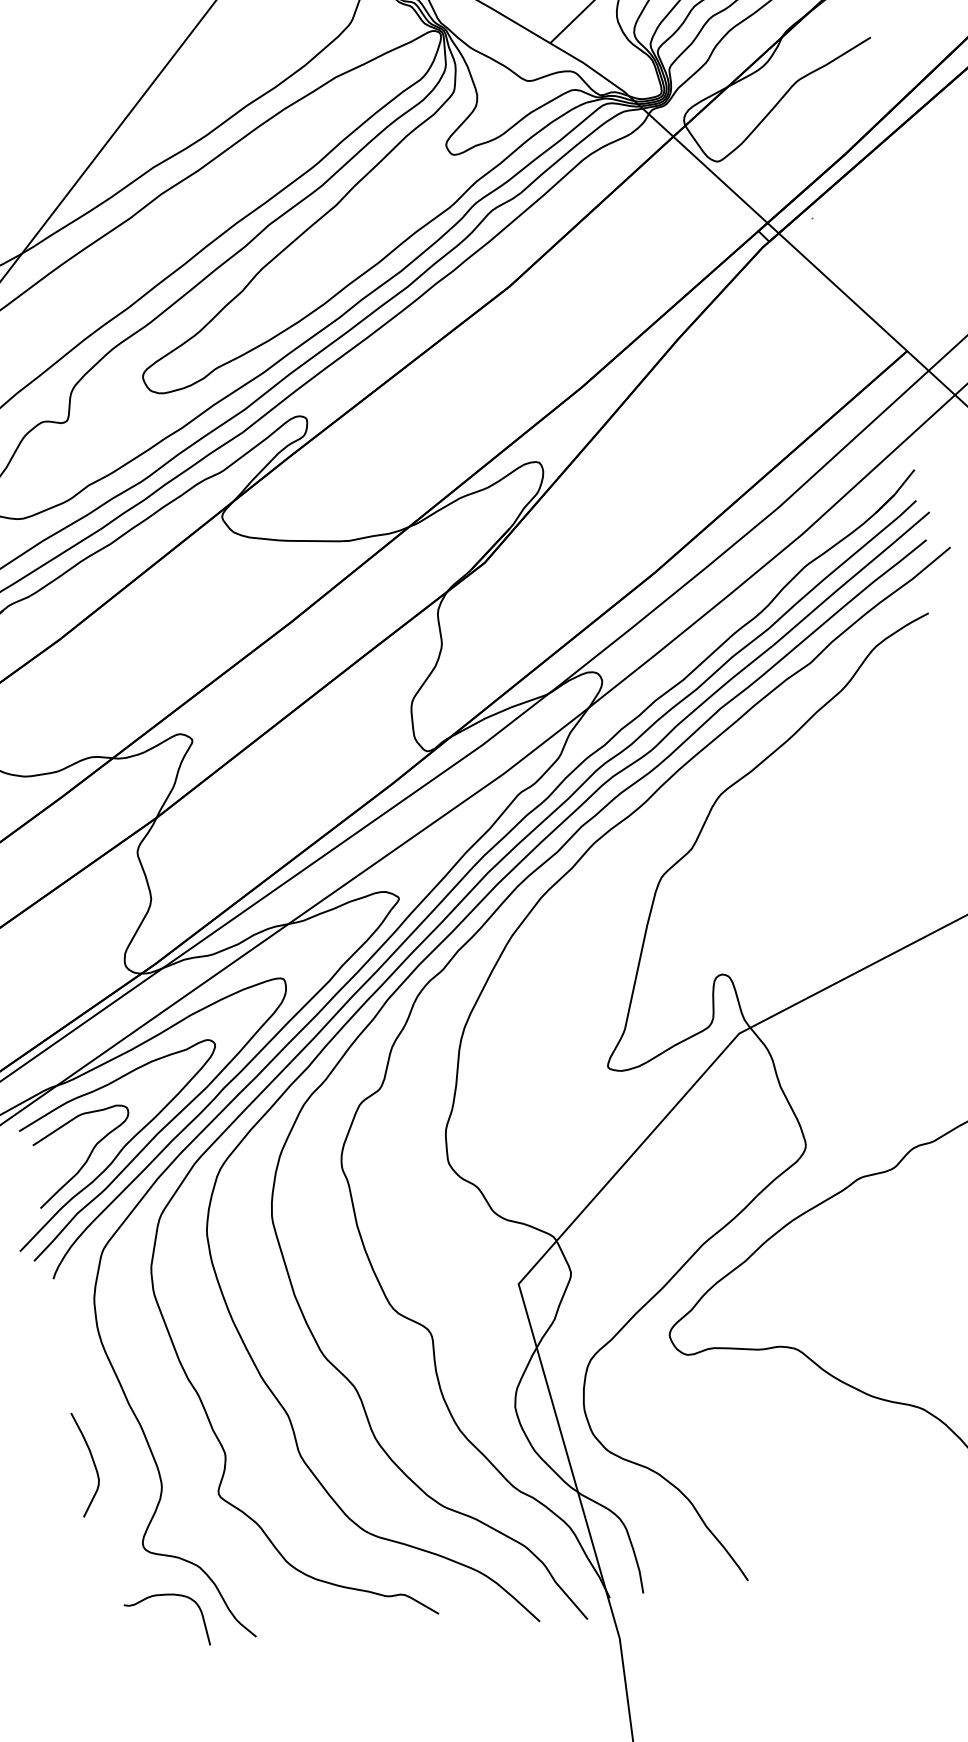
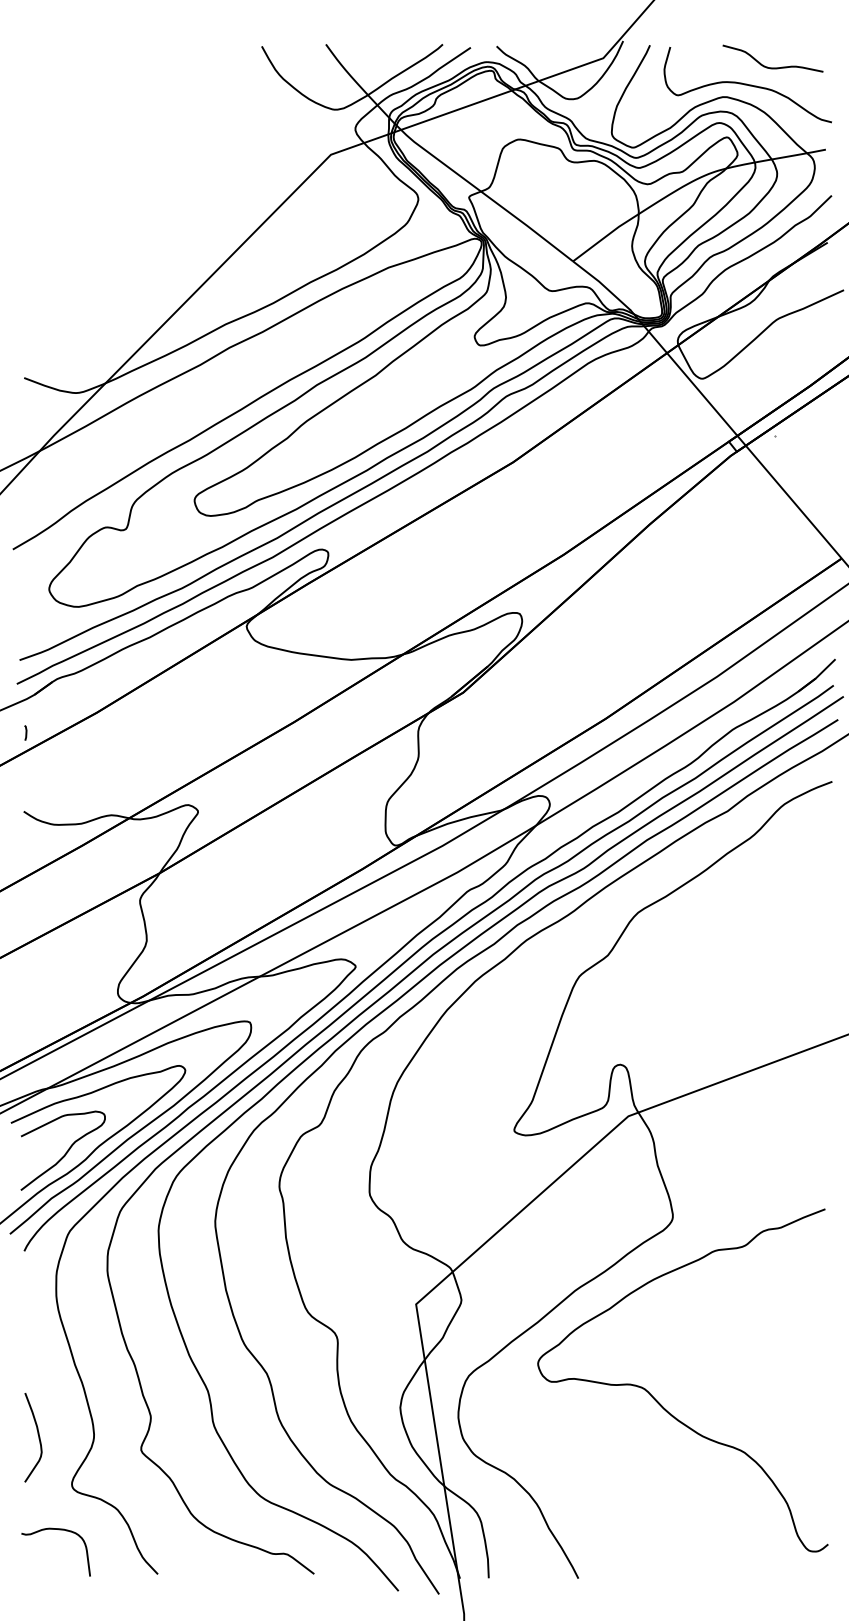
curve: (91, 1459) -> (37, 1434), moved
curve: (166, 1596) -> (58, 1530), moved

